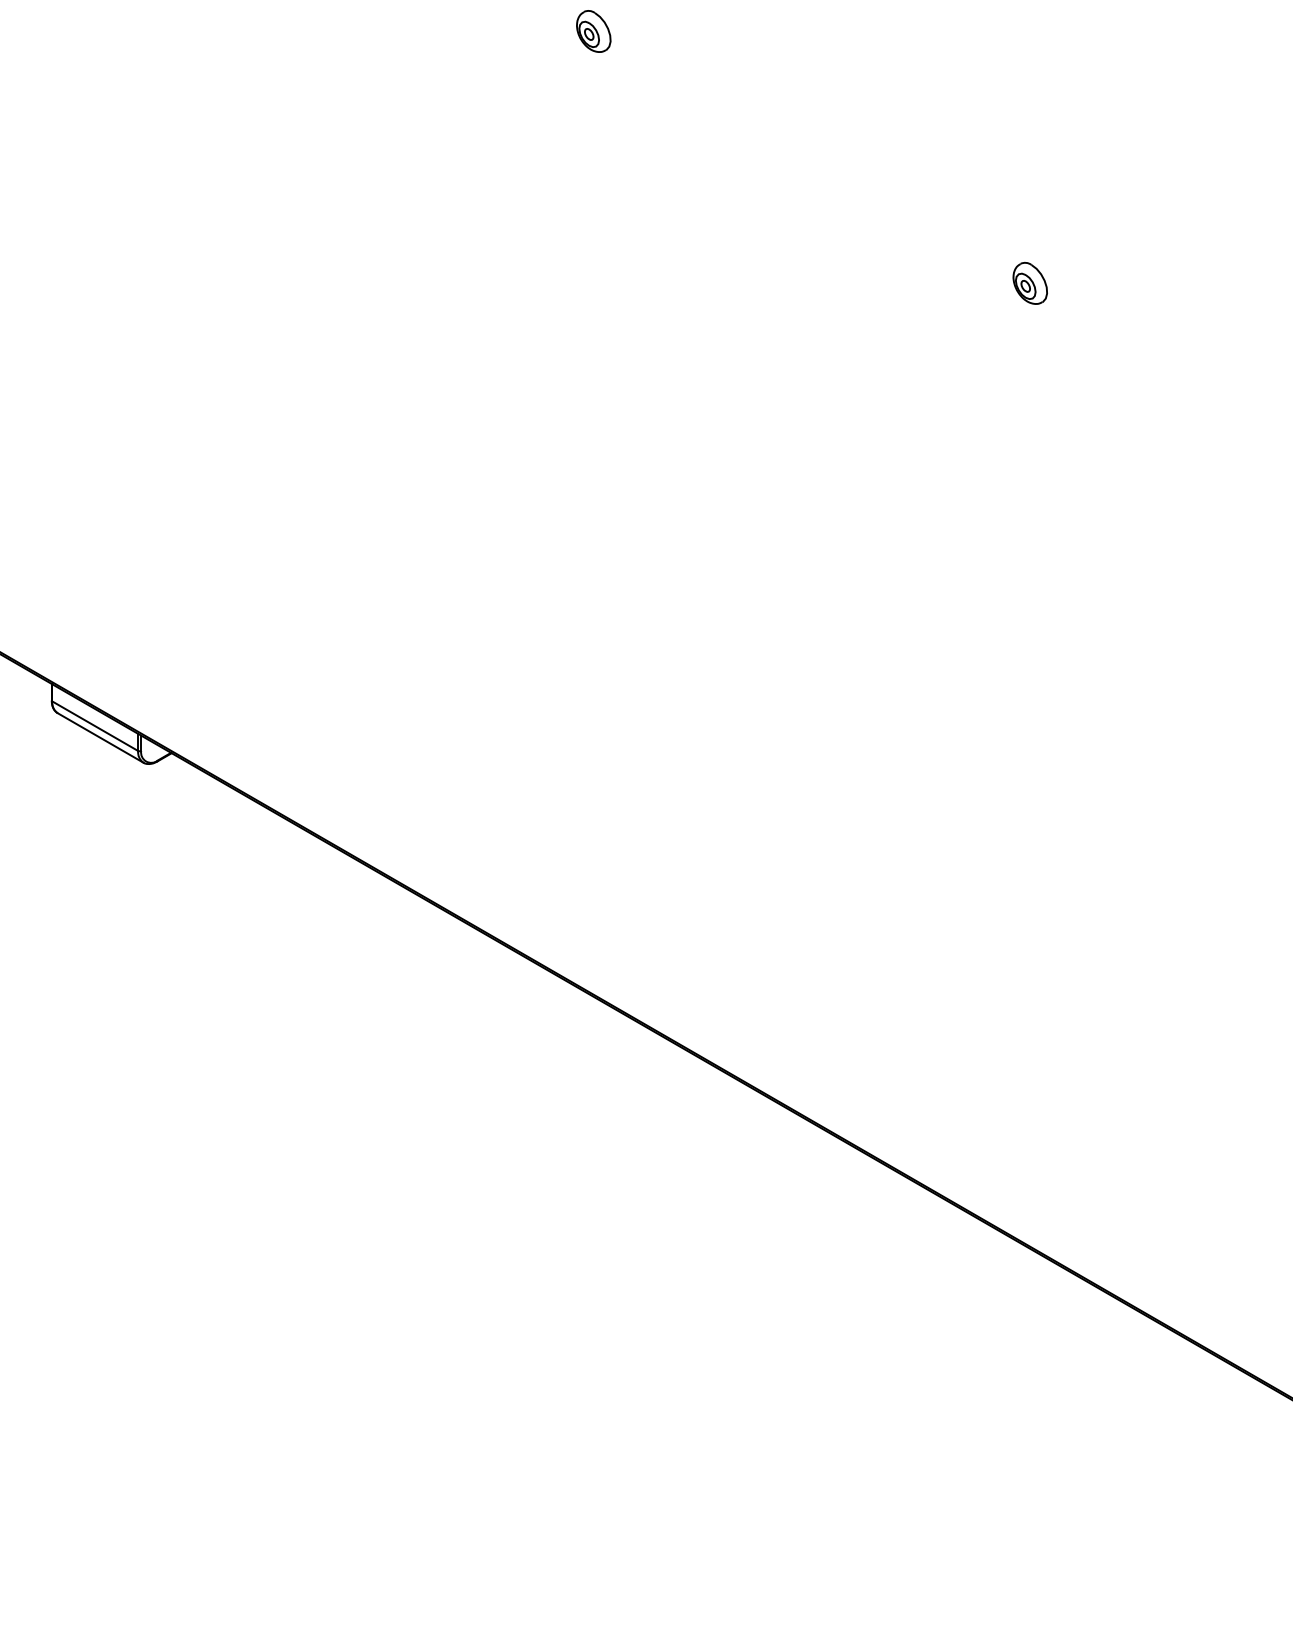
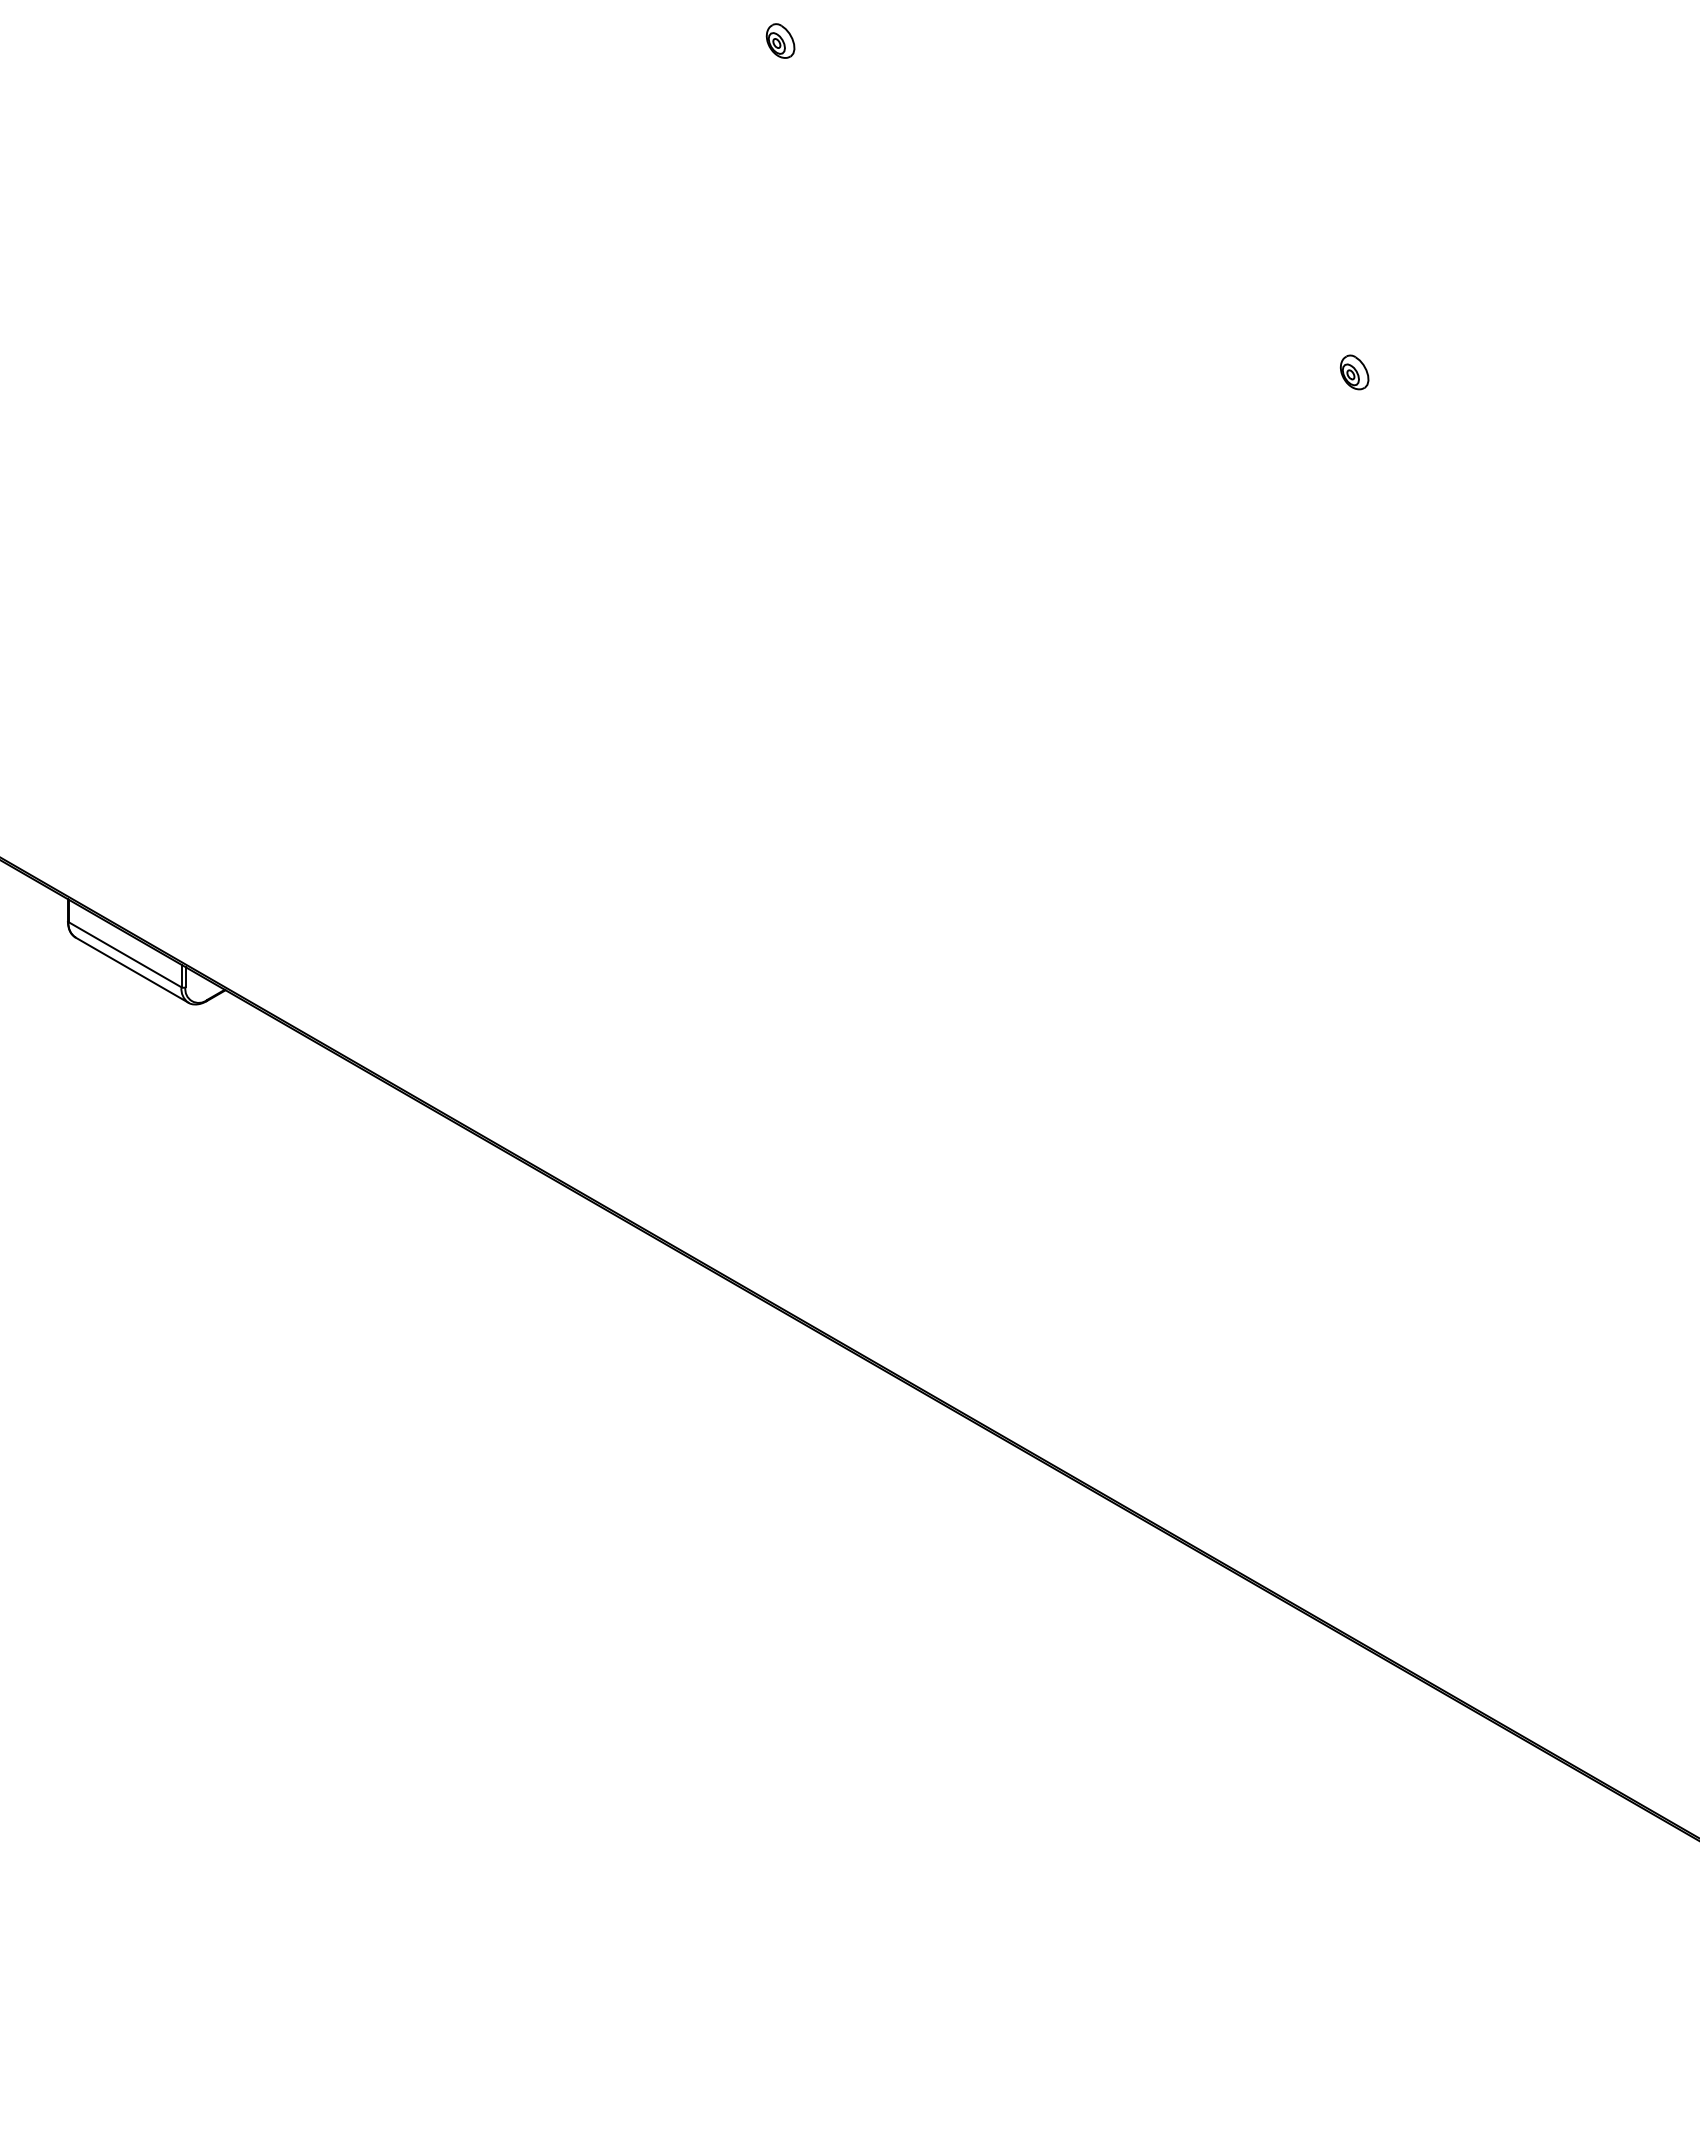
part: (593, 31) -> (780, 40), size x0.62
part: (1030, 283) -> (1354, 372), size x0.62

